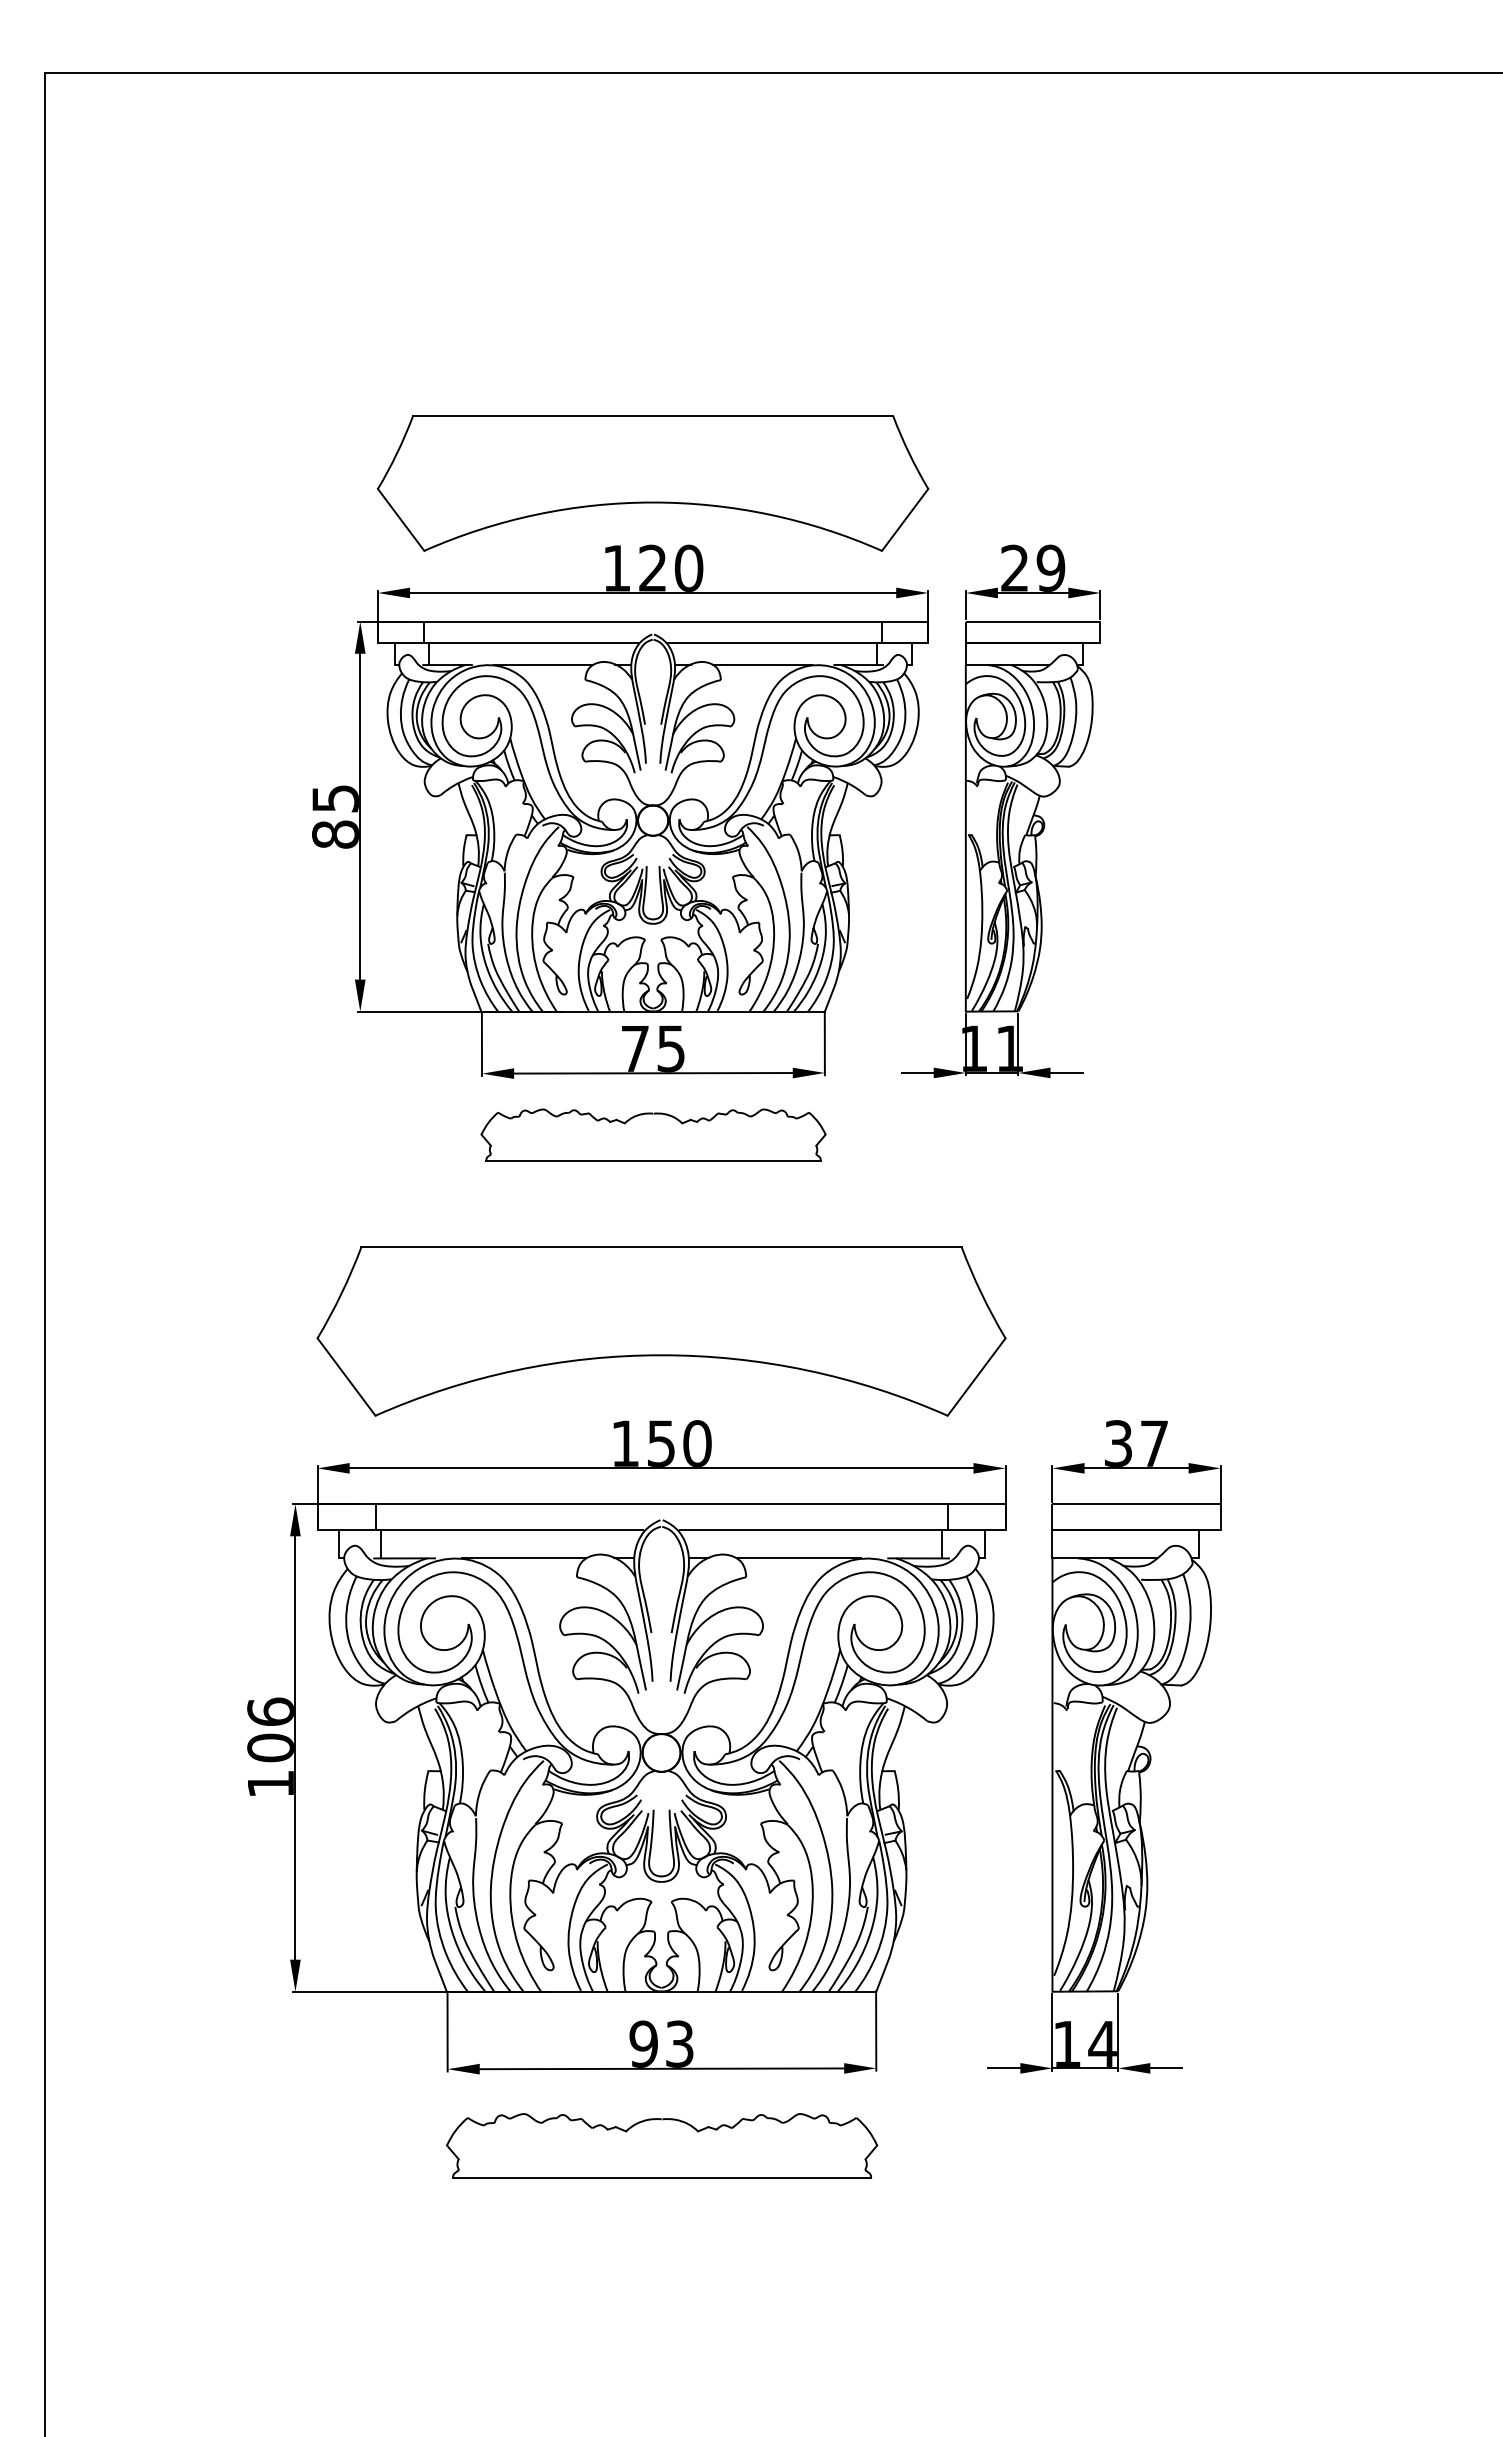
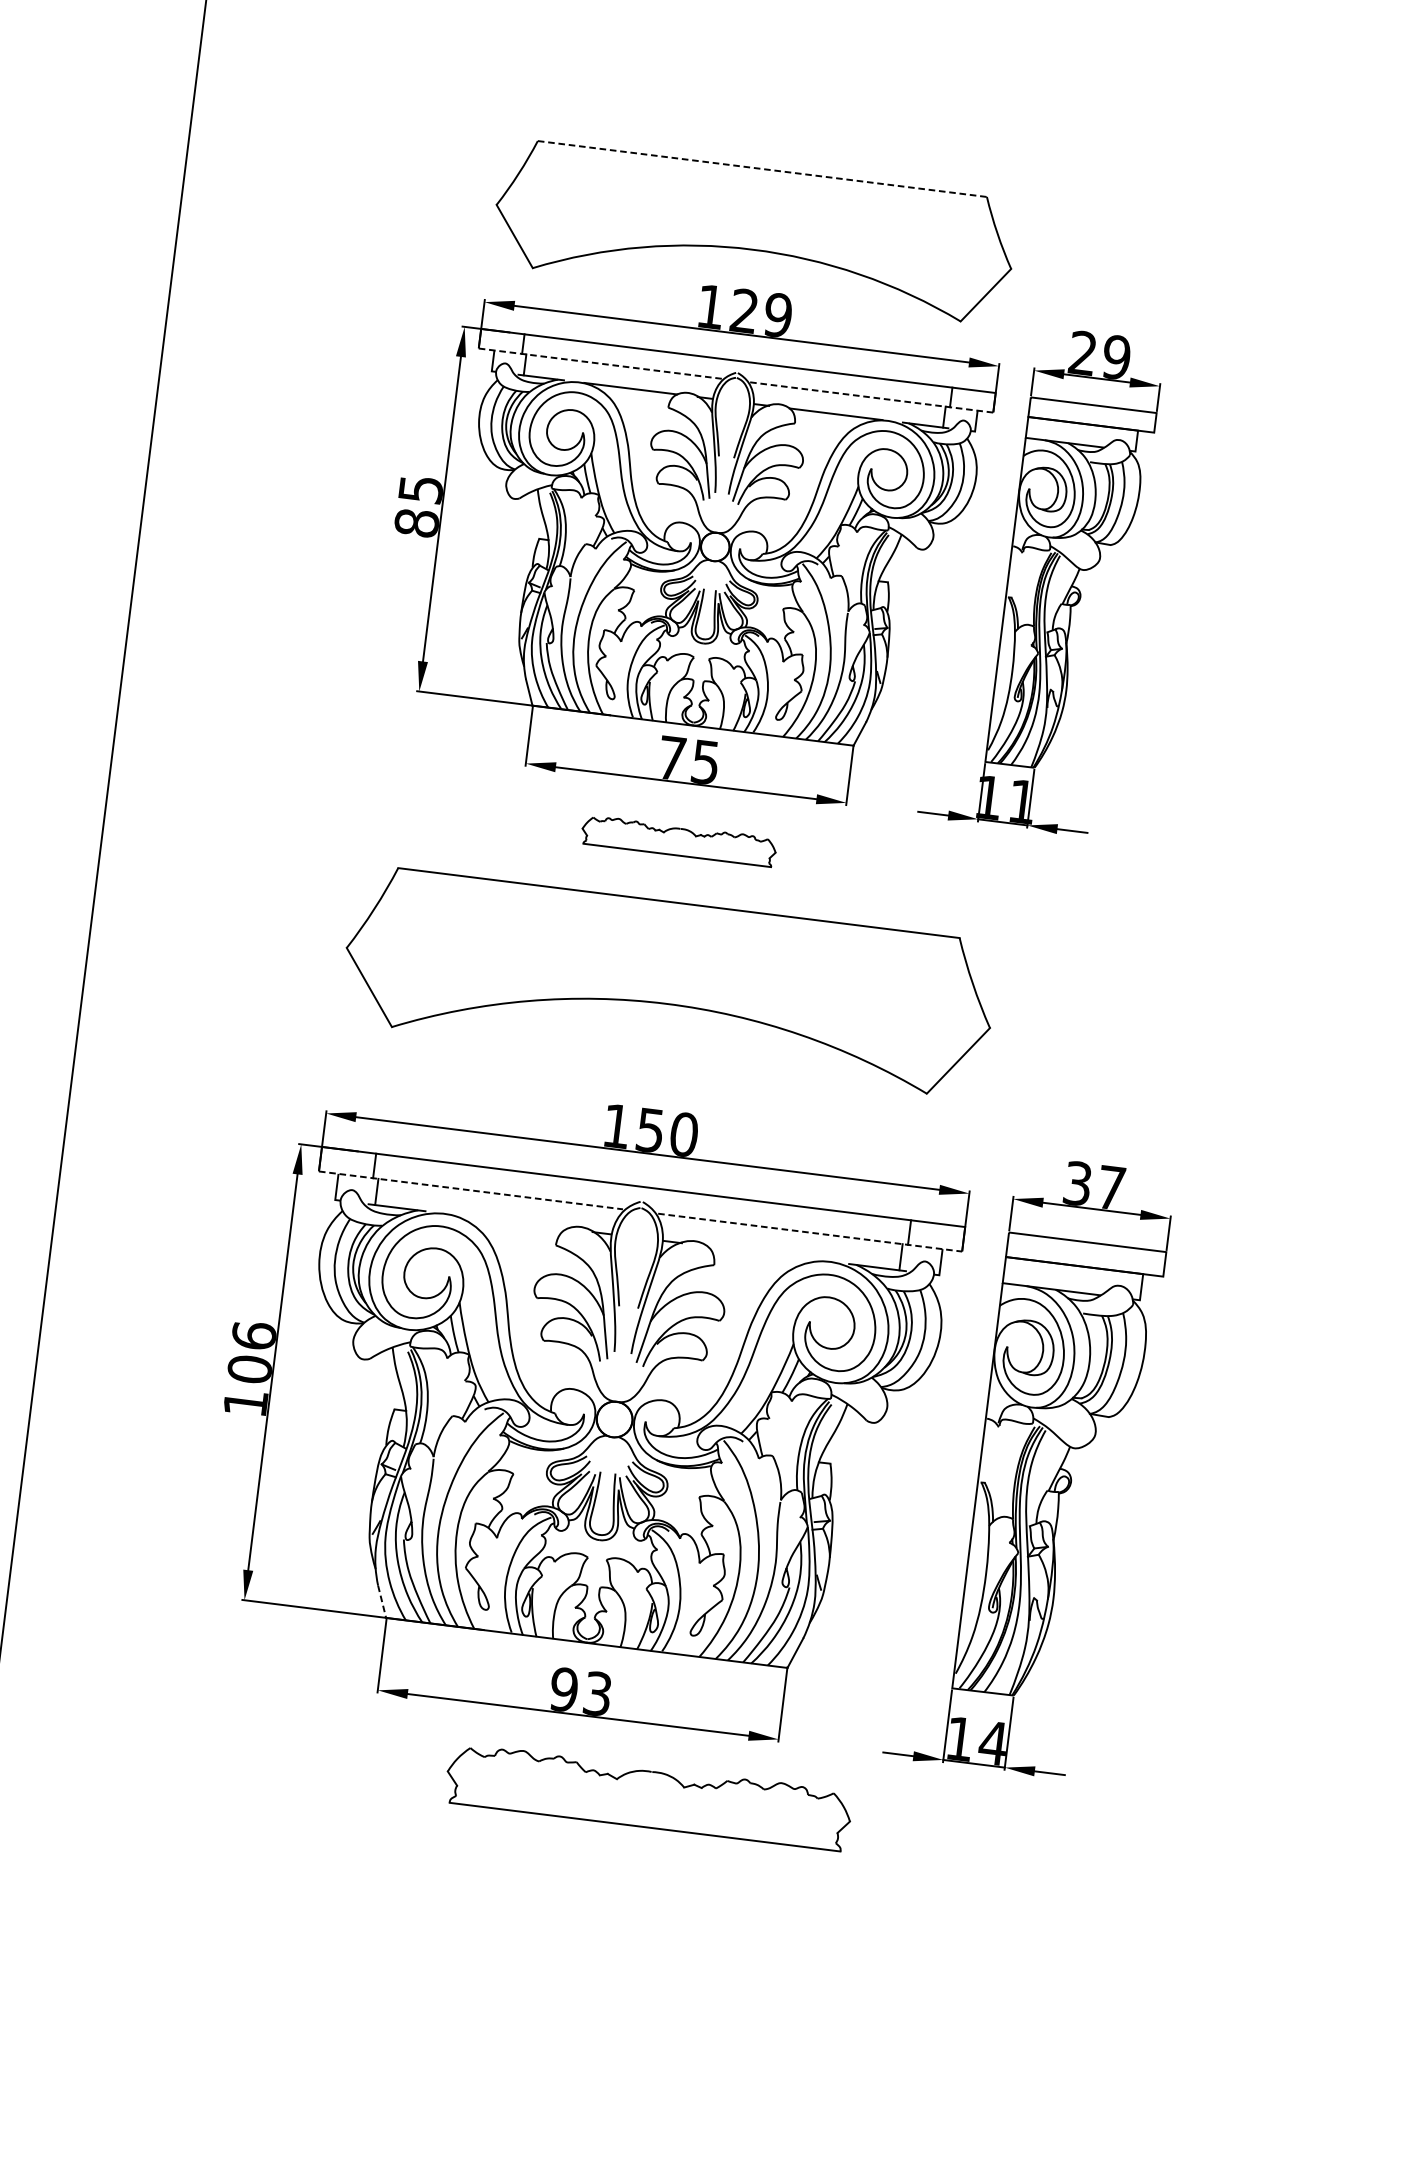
line: (653, 416) -> (762, 169), solid -> dashed
text: (688, 567) -> (777, 314), 120 -> 129
line: (508, 642) -> (600, 363), solid -> dashed
line: (798, 642) -> (871, 397), solid -> dashed
part: (653, 1134) -> (679, 840), size x0.6
part: (661, 1331) -> (669, 981), moved
line: (480, 1530) -> (471, 1190), solid -> dashed
line: (843, 1530) -> (810, 1232), solid -> dashed
line: (524, 1558) -> (509, 1221), removed
line: (798, 1558) -> (765, 1253), removed
line: (440, 1975) -> (382, 1601), solid -> dashed
part: (662, 2145) -> (649, 1796), moved

